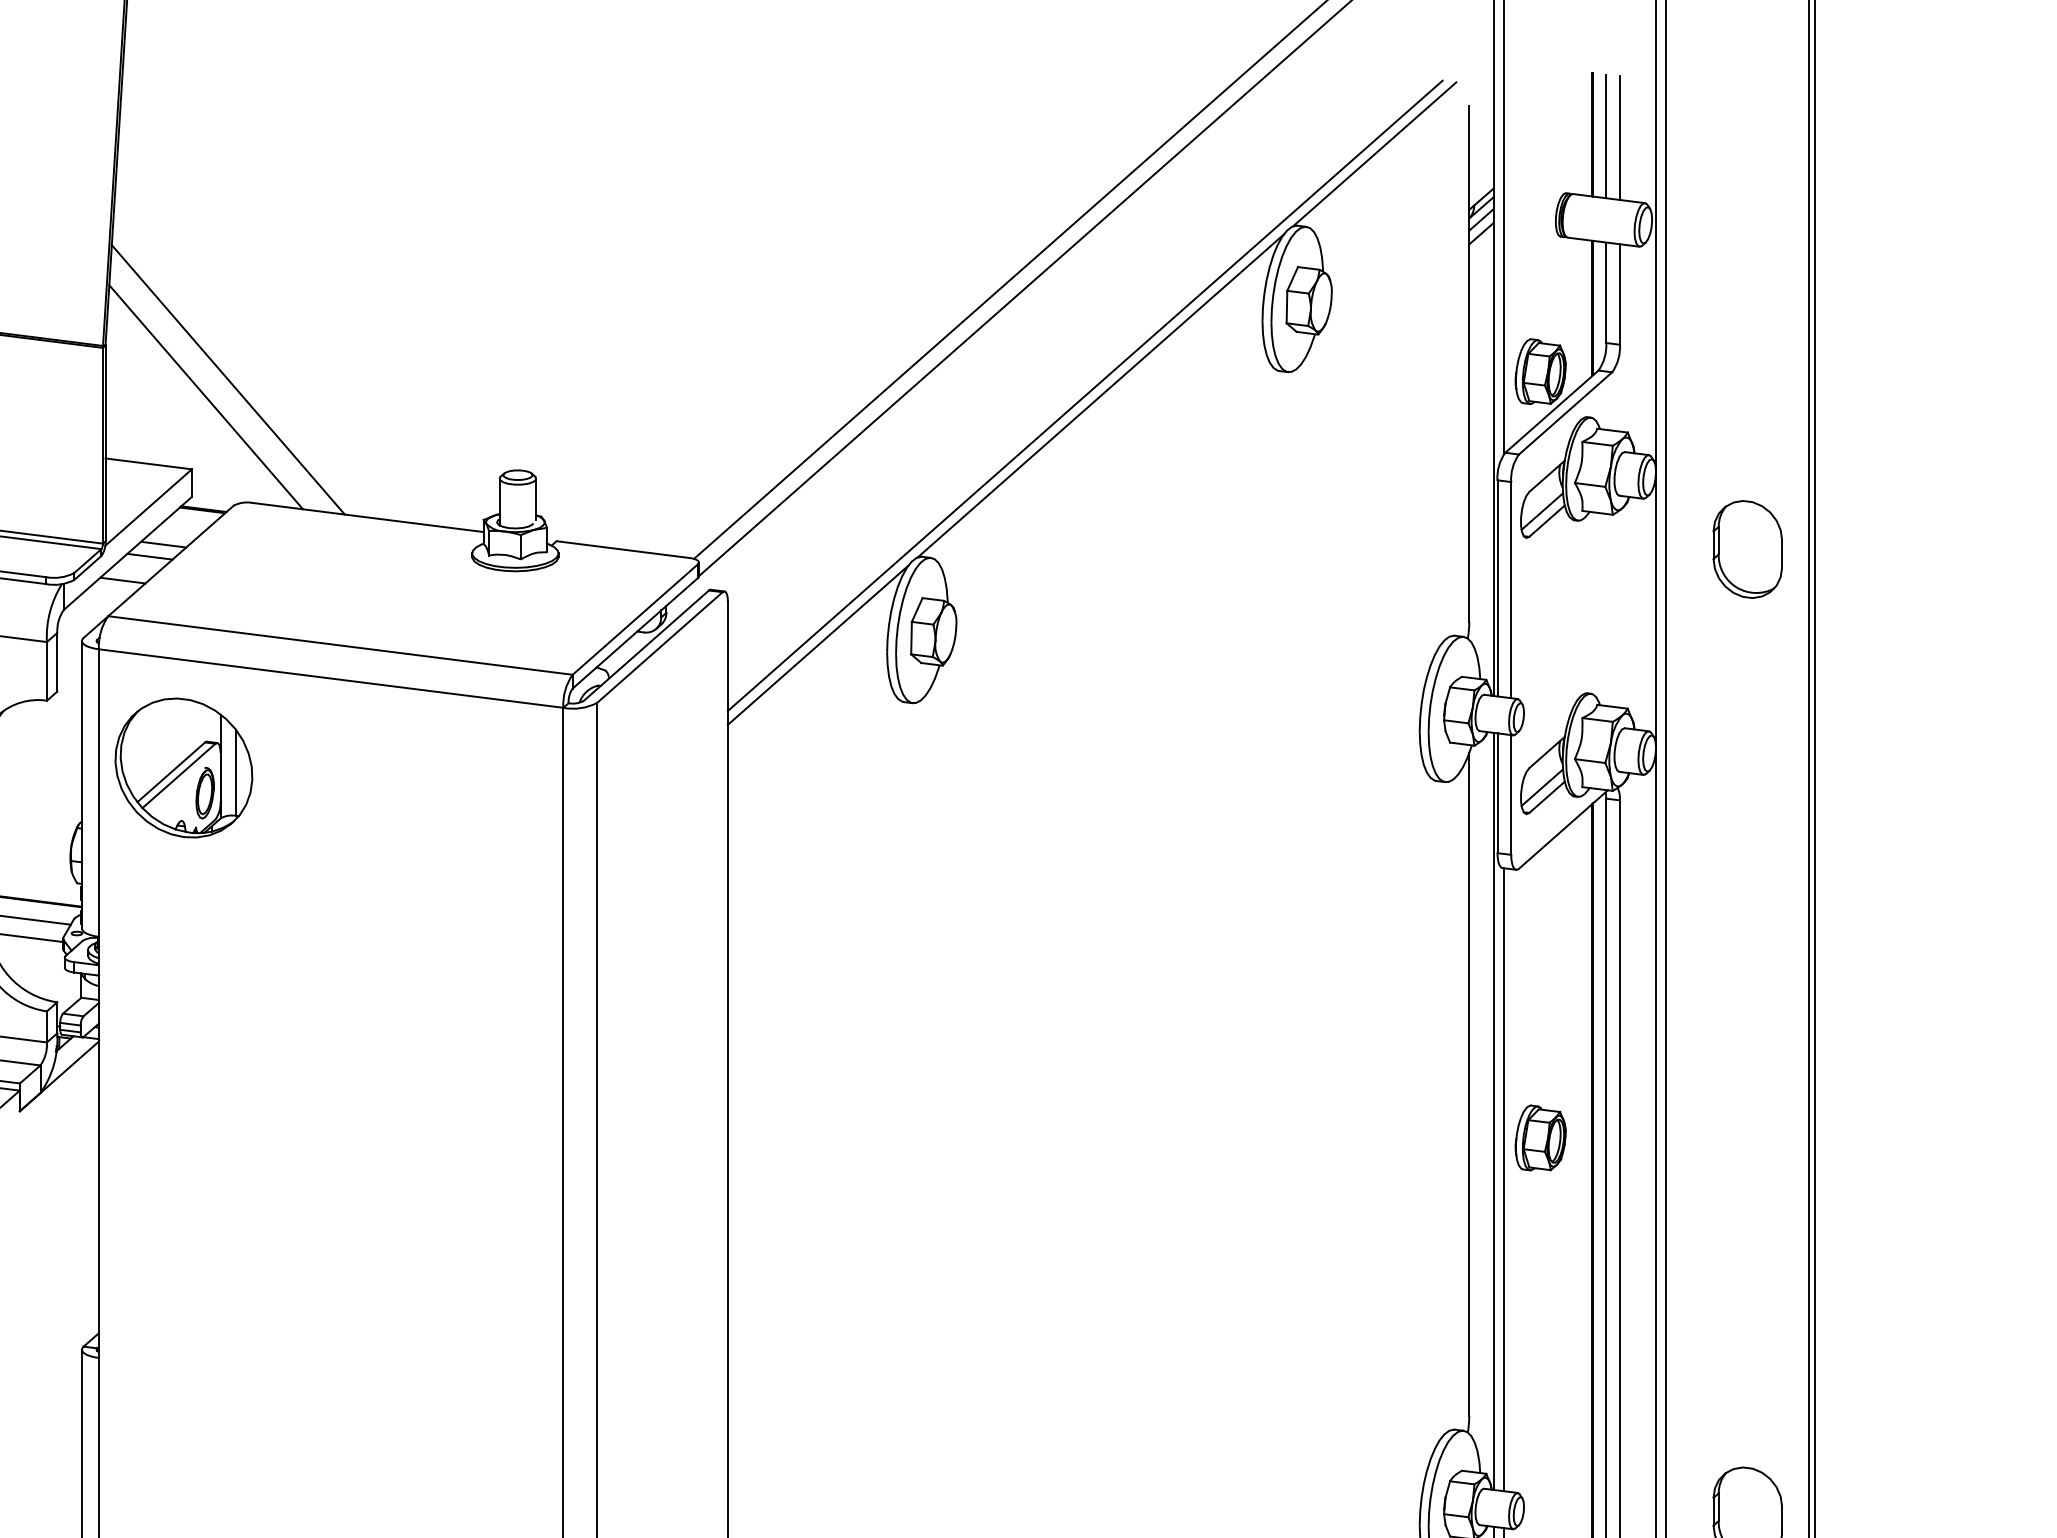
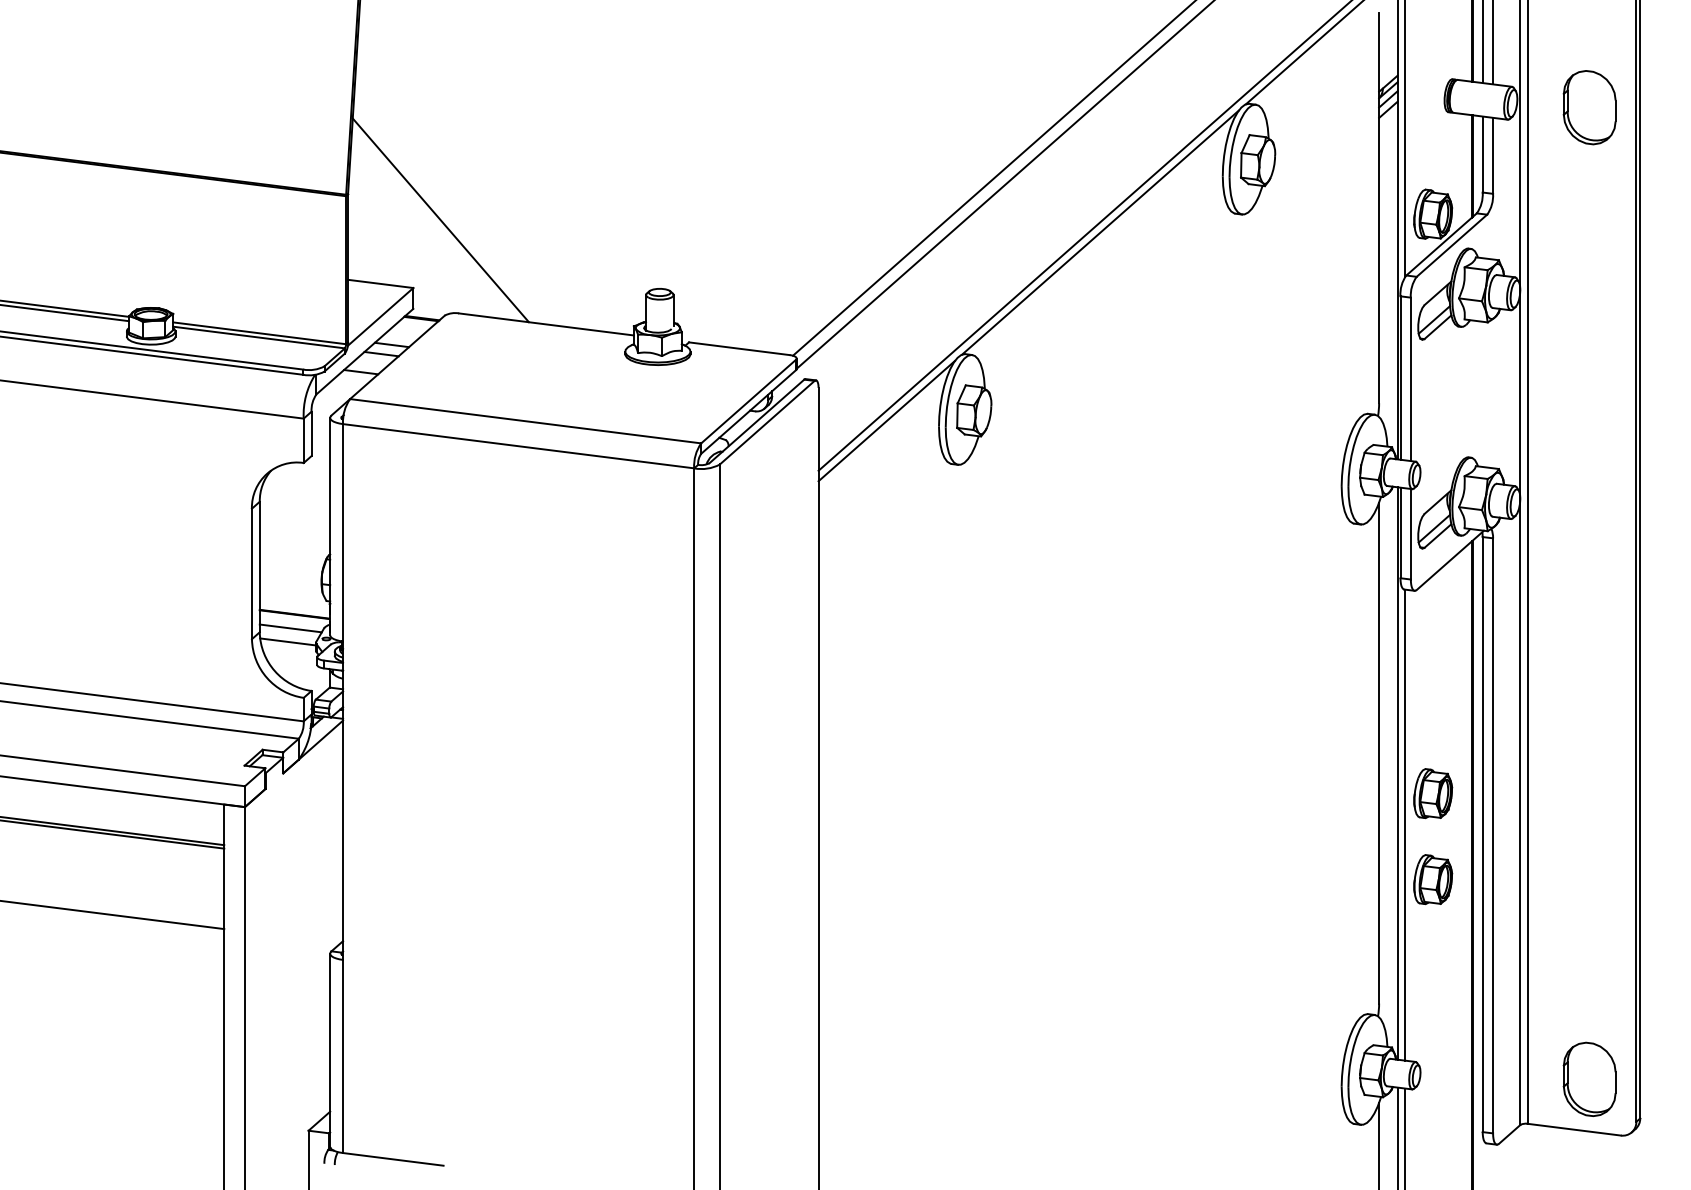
line: (205, 397) -> (423, 233), removed
part: (1747, 549) -> (1589, 107), moved
part: (182, 767) -> (406, 513), removed
part: (1541, 1251) -> (1433, 879), added

